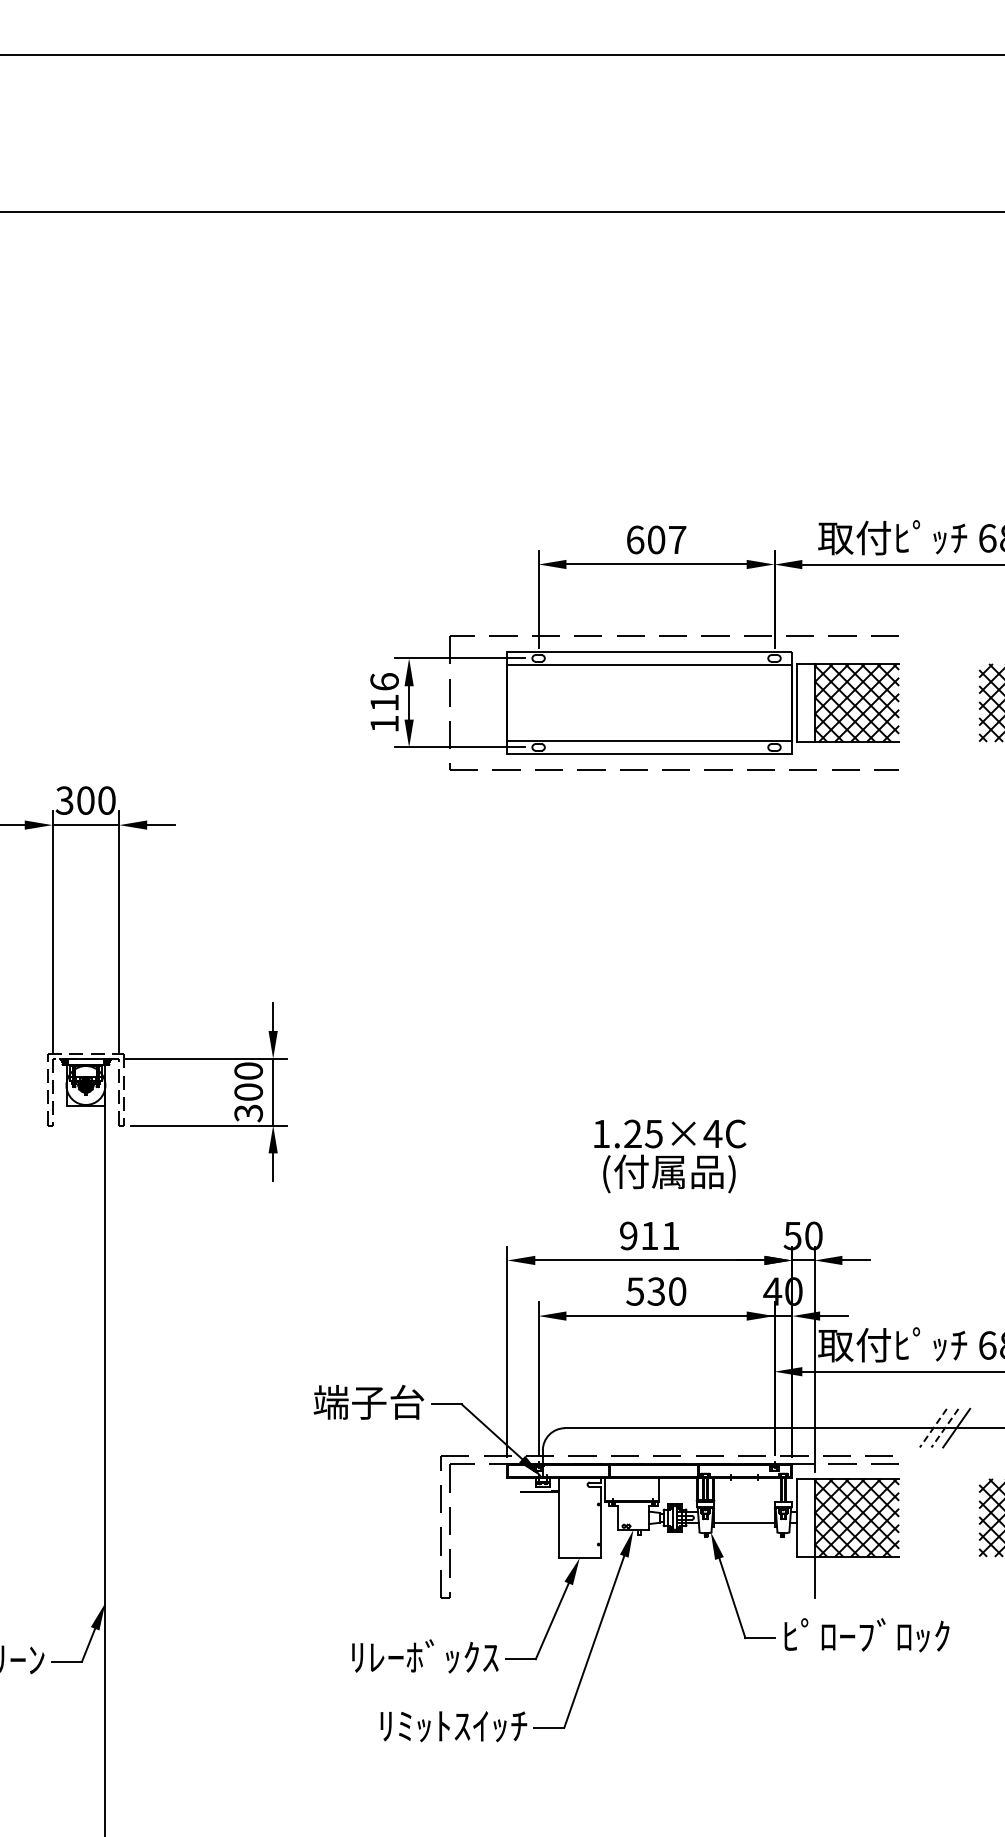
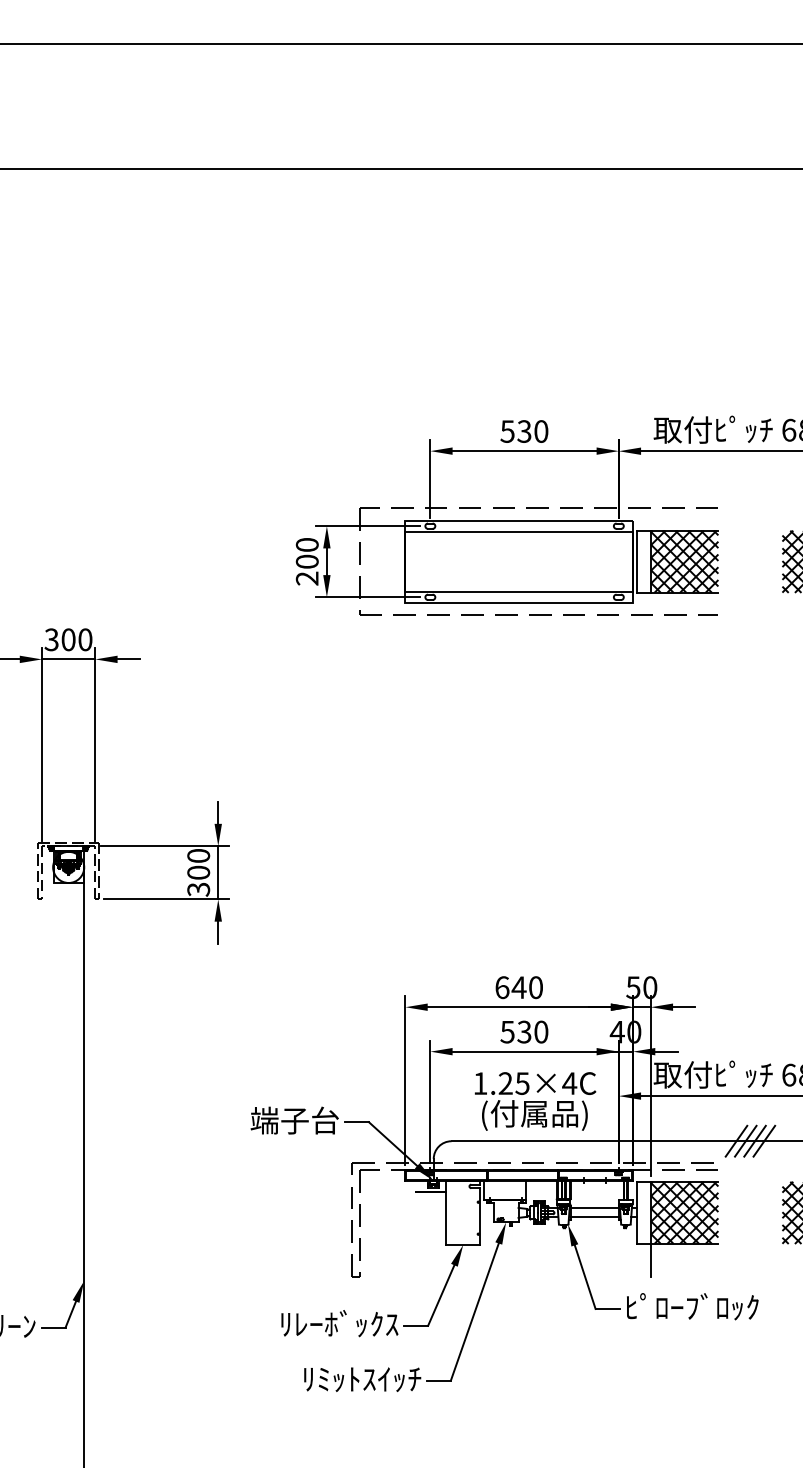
text: (656, 539) -> (524, 431), 607 -> 530
text: (384, 702) -> (307, 561), 116 -> 200
text: (670, 1156) -> (535, 1101), moved
text: (649, 1235) -> (518, 987), 911 -> 640
line: (921, 1427) -> (736, 1140), added
line: (933, 1428) -> (745, 1141), dashed -> solid
line: (945, 1428) -> (755, 1141), dashed -> solid
line: (744, 1512) -> (594, 1208), added

